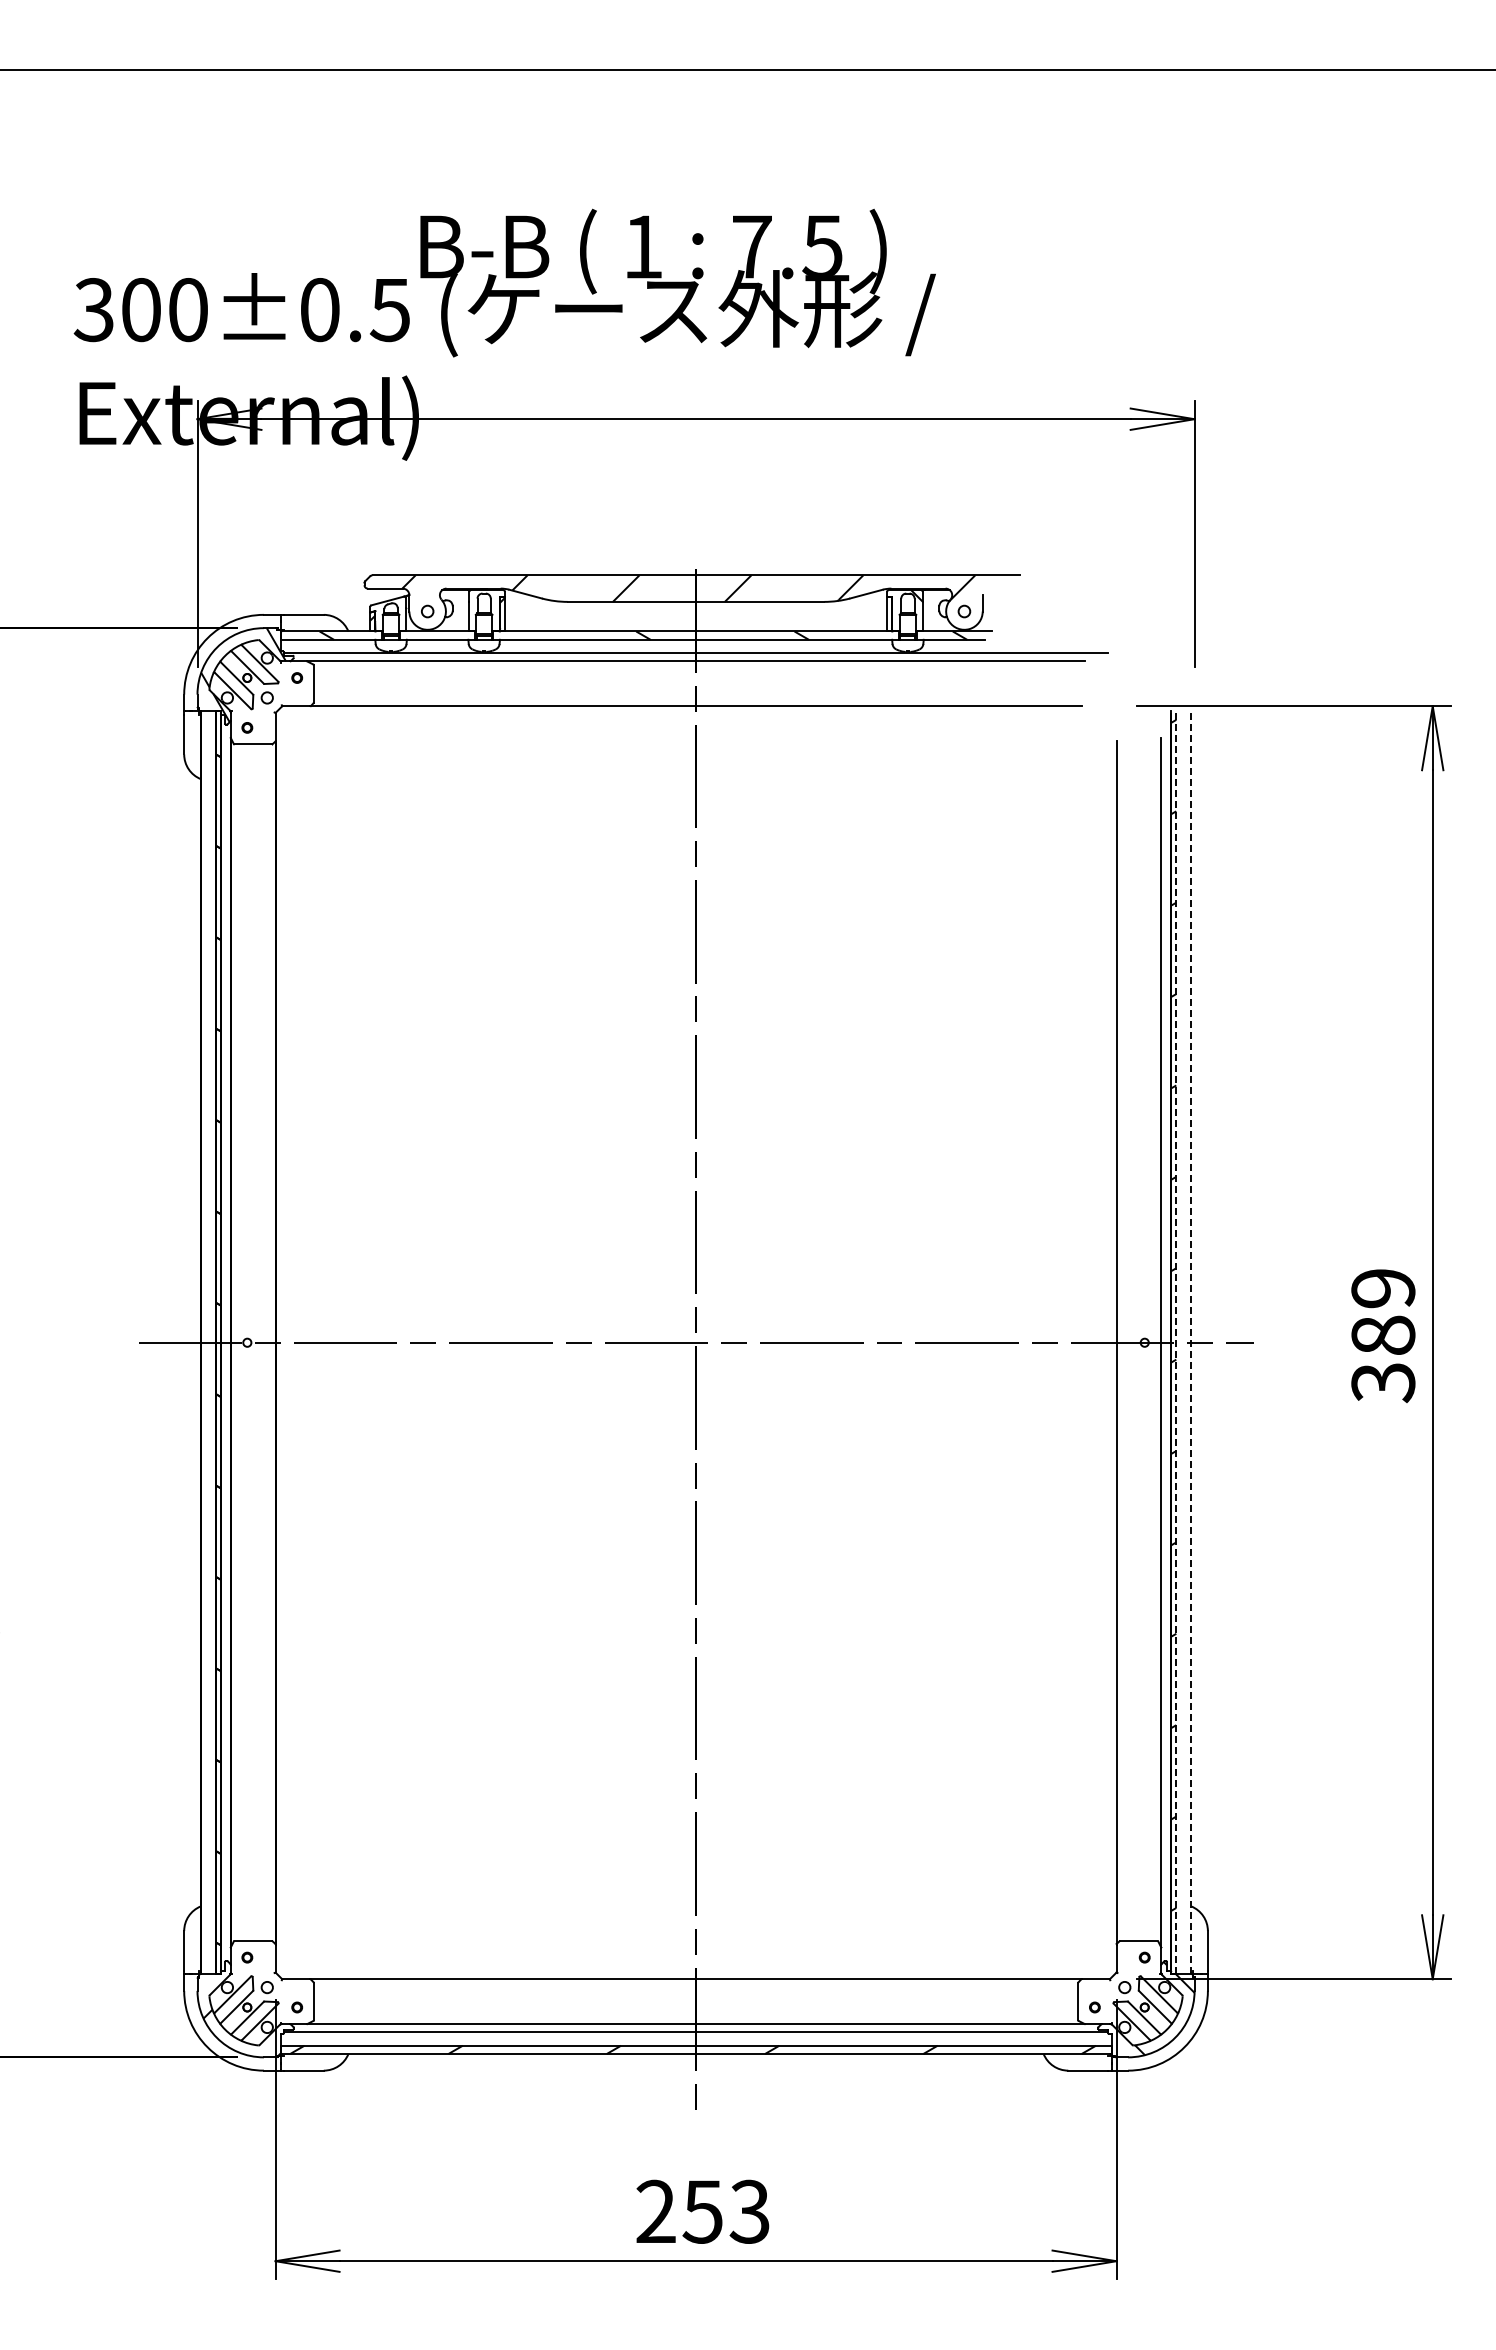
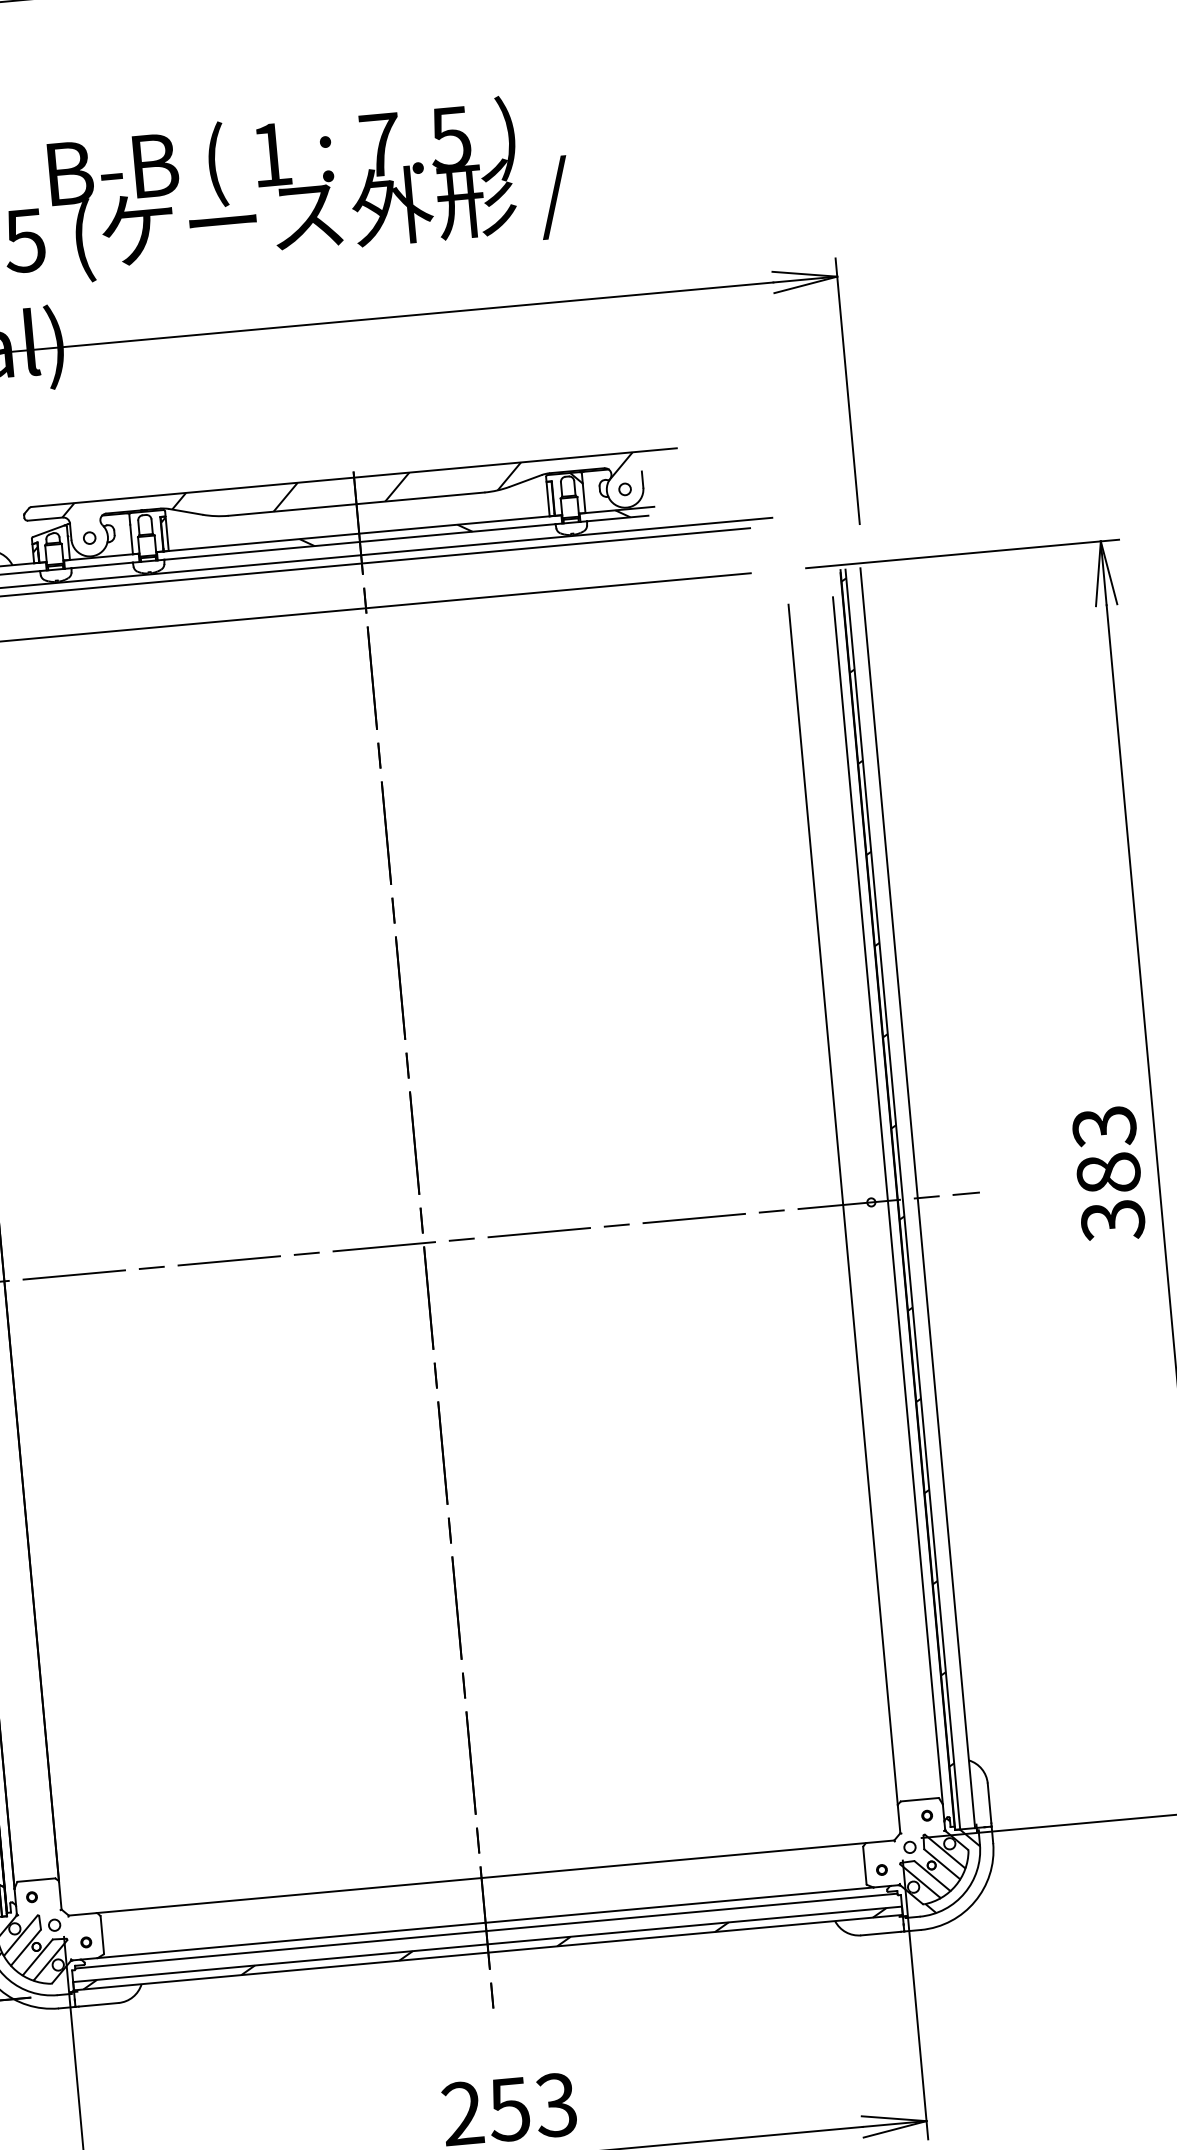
text: (1383, 1289) -> (1104, 1127), 389 -> 383
line: (1176, 1342) -> (903, 1199), dashed -> solid
line: (1191, 1342) -> (917, 1197), dashed -> solid

